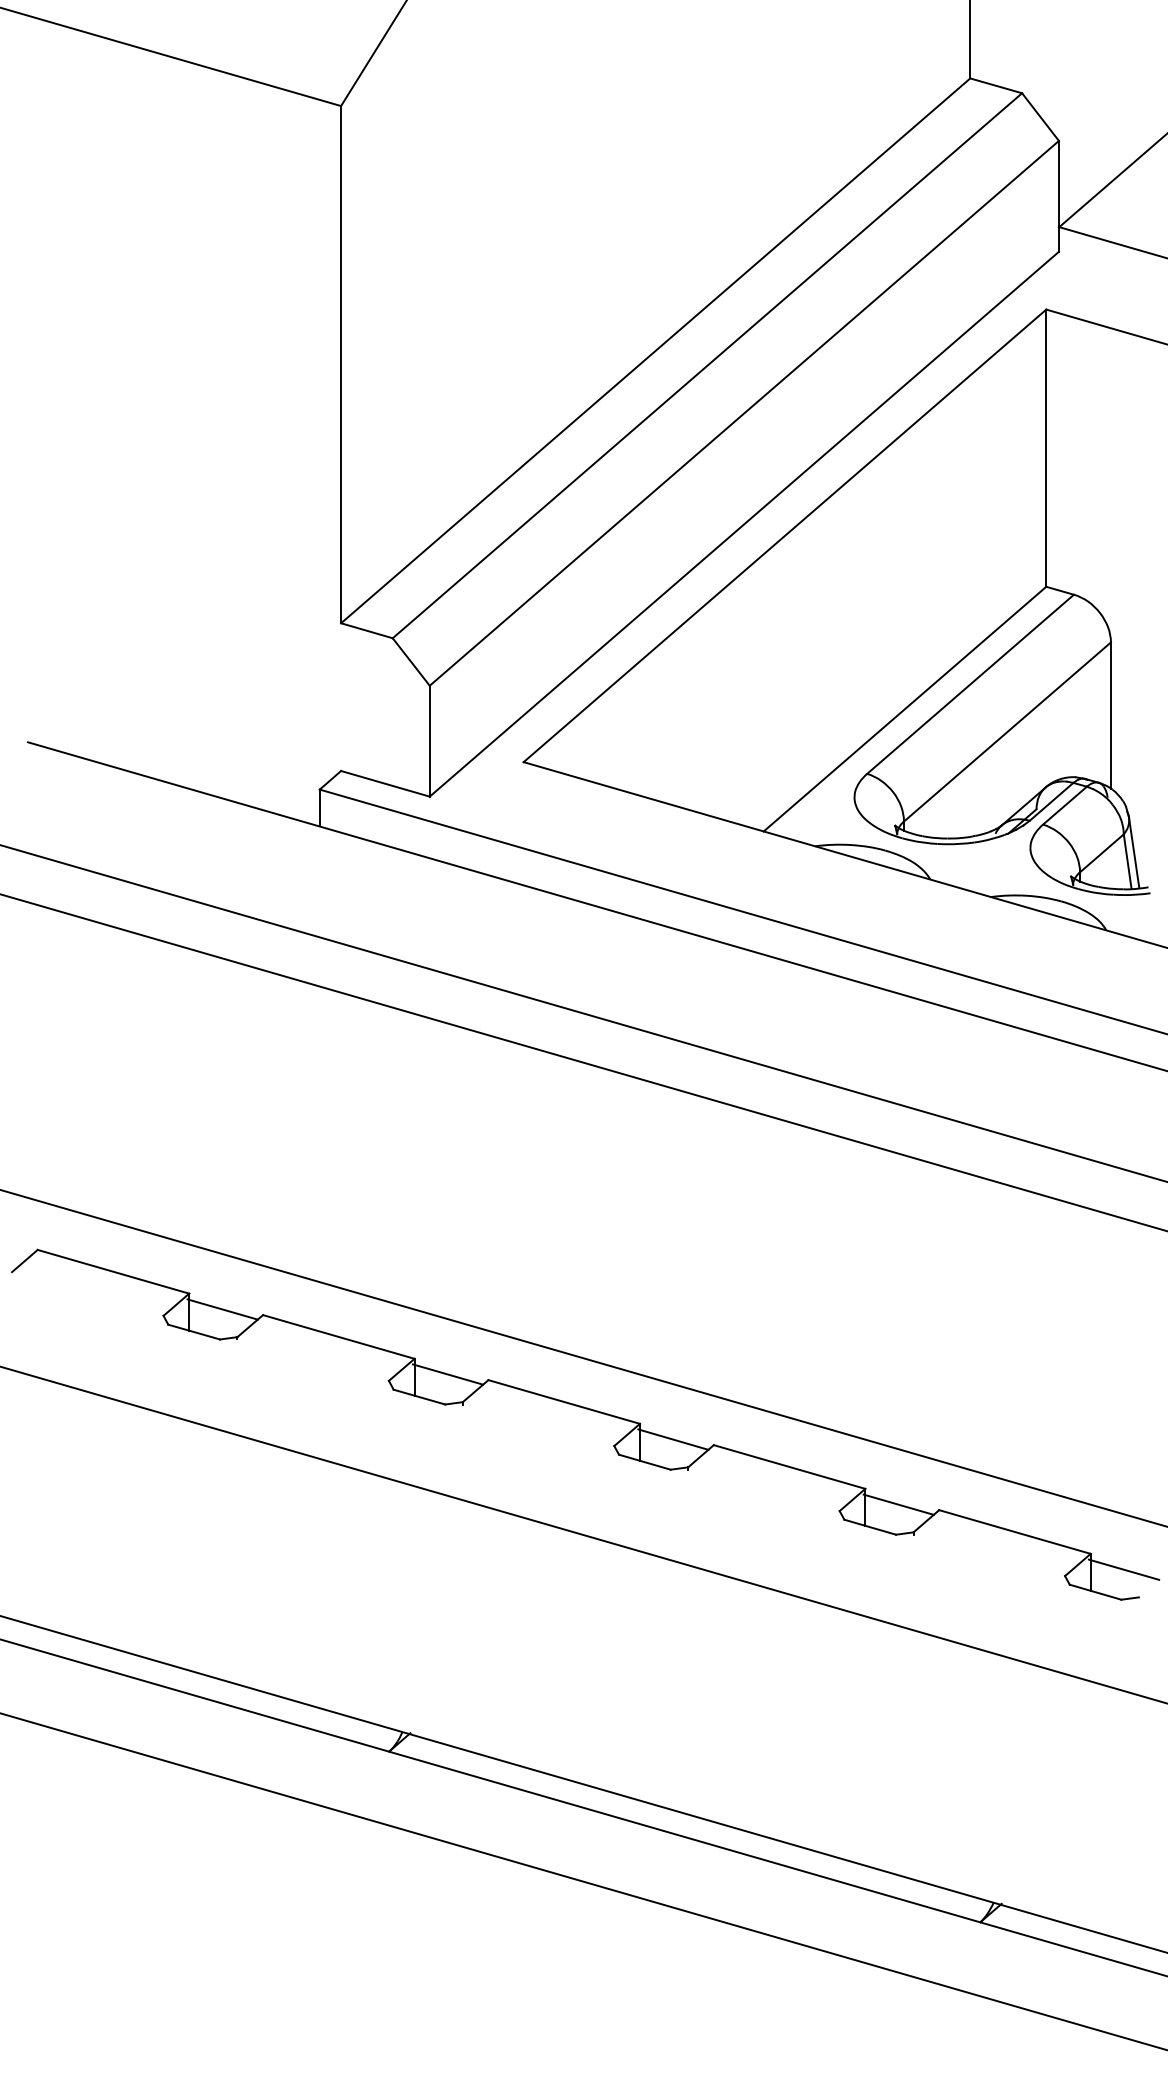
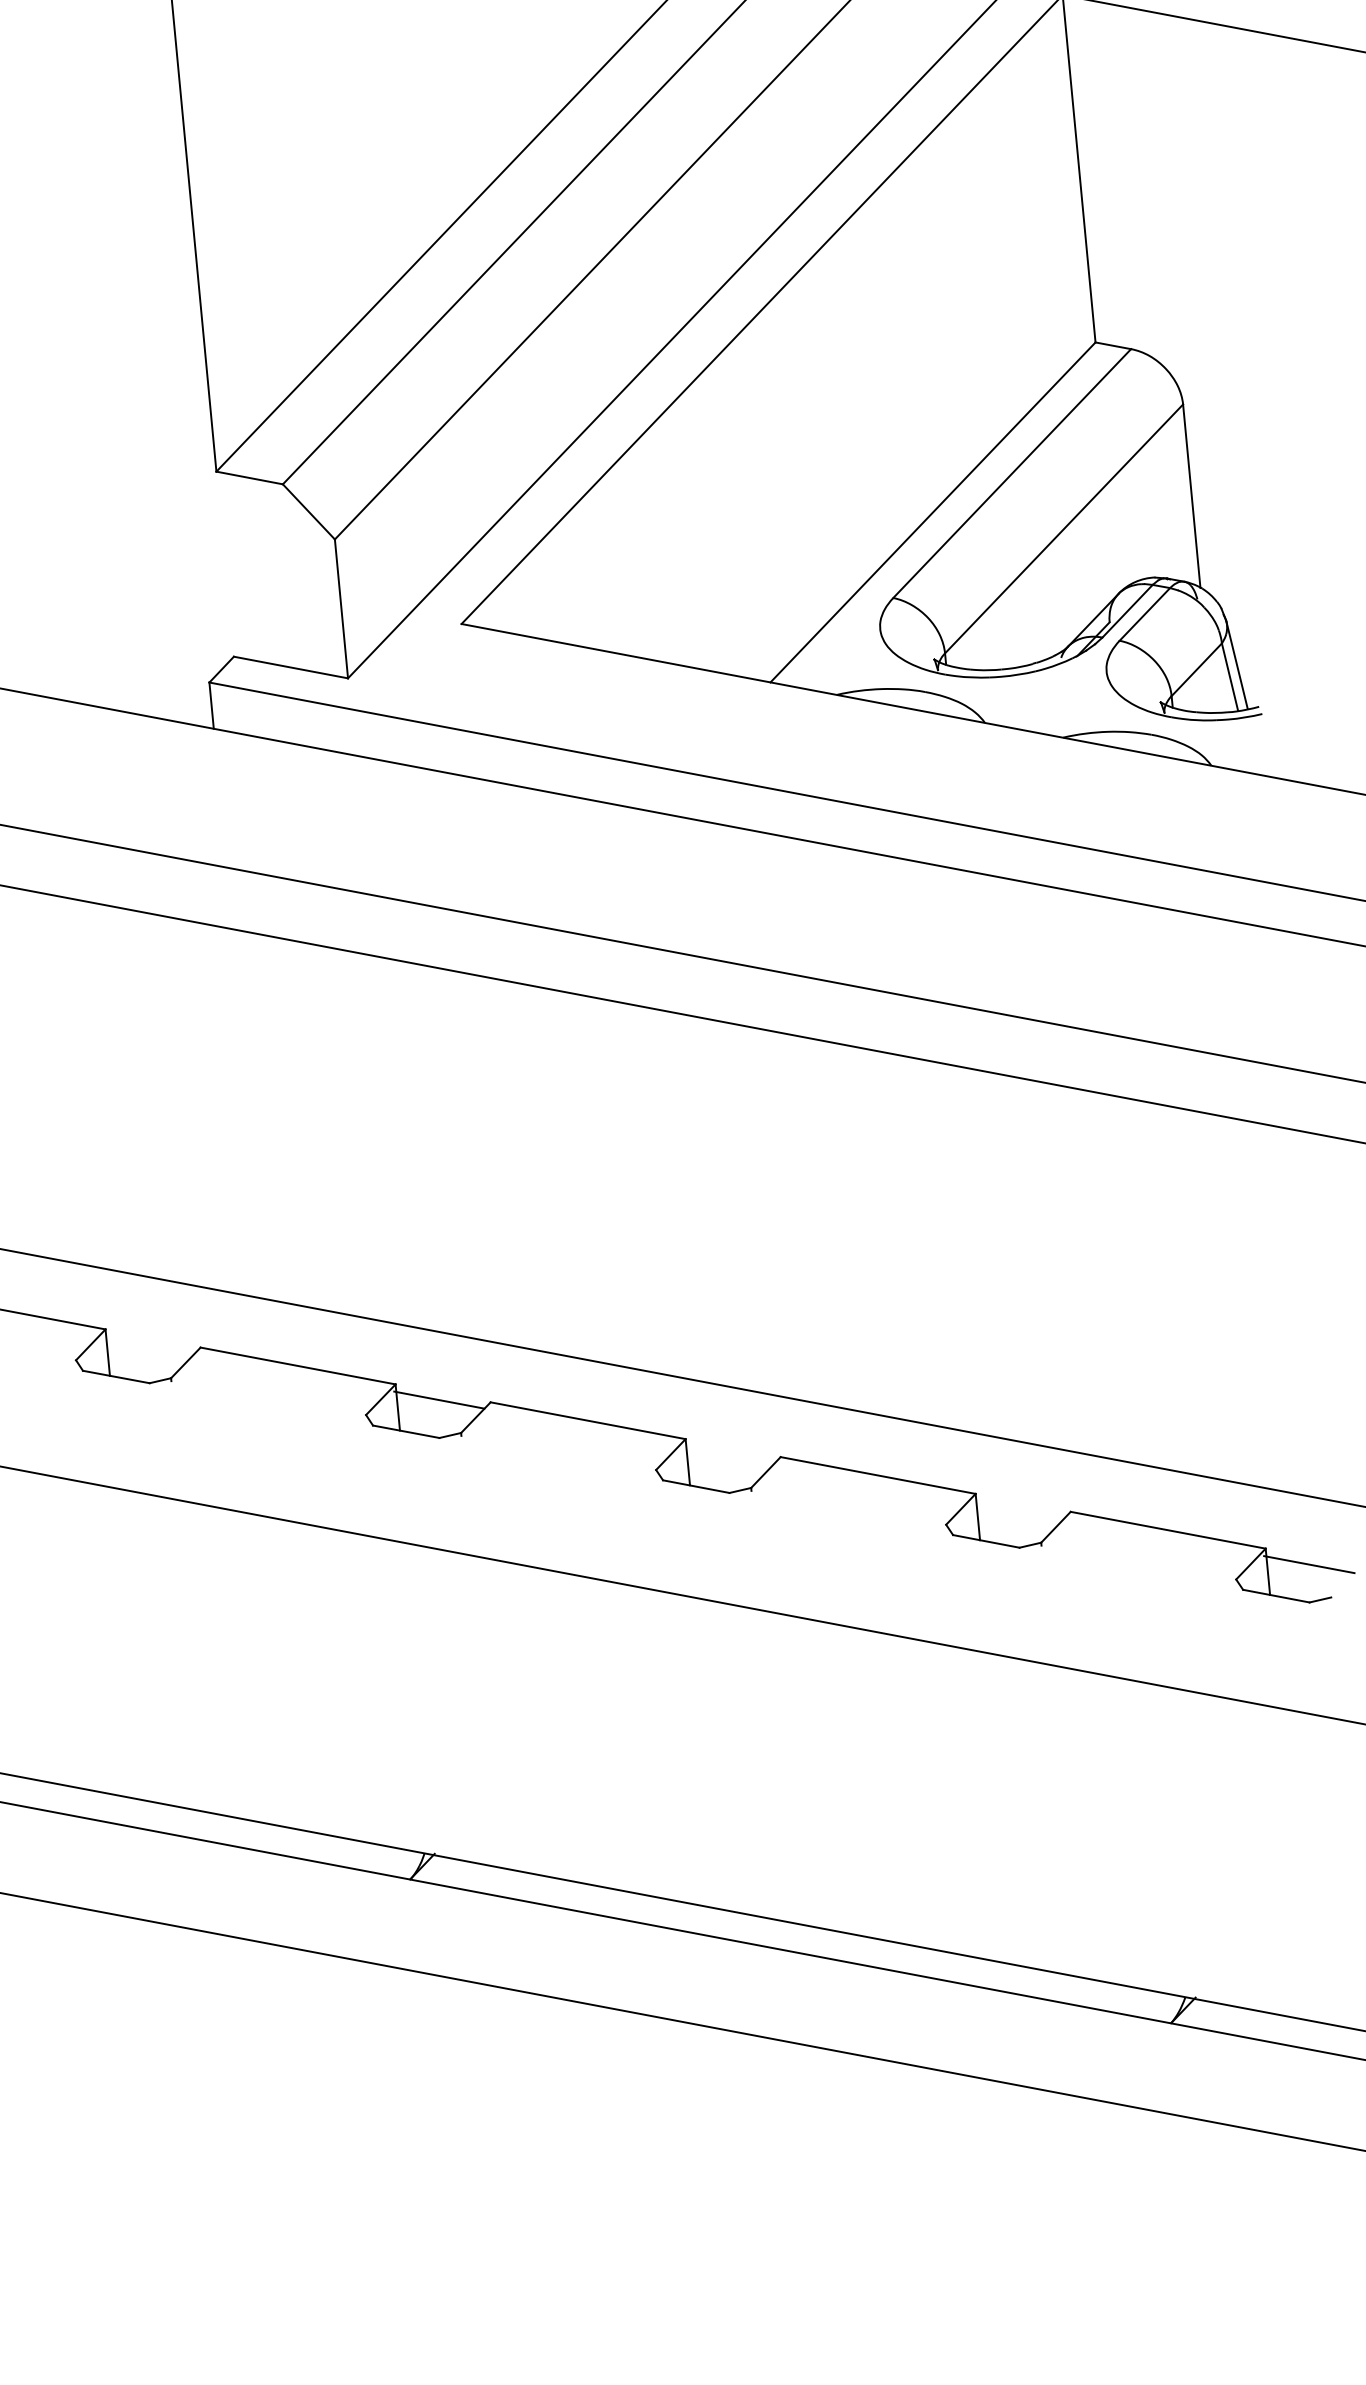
line: (222, 1309) -> (149, 1345), removed
line: (673, 1439) -> (729, 1454), removed
line: (898, 1504) -> (1019, 1509), removed

